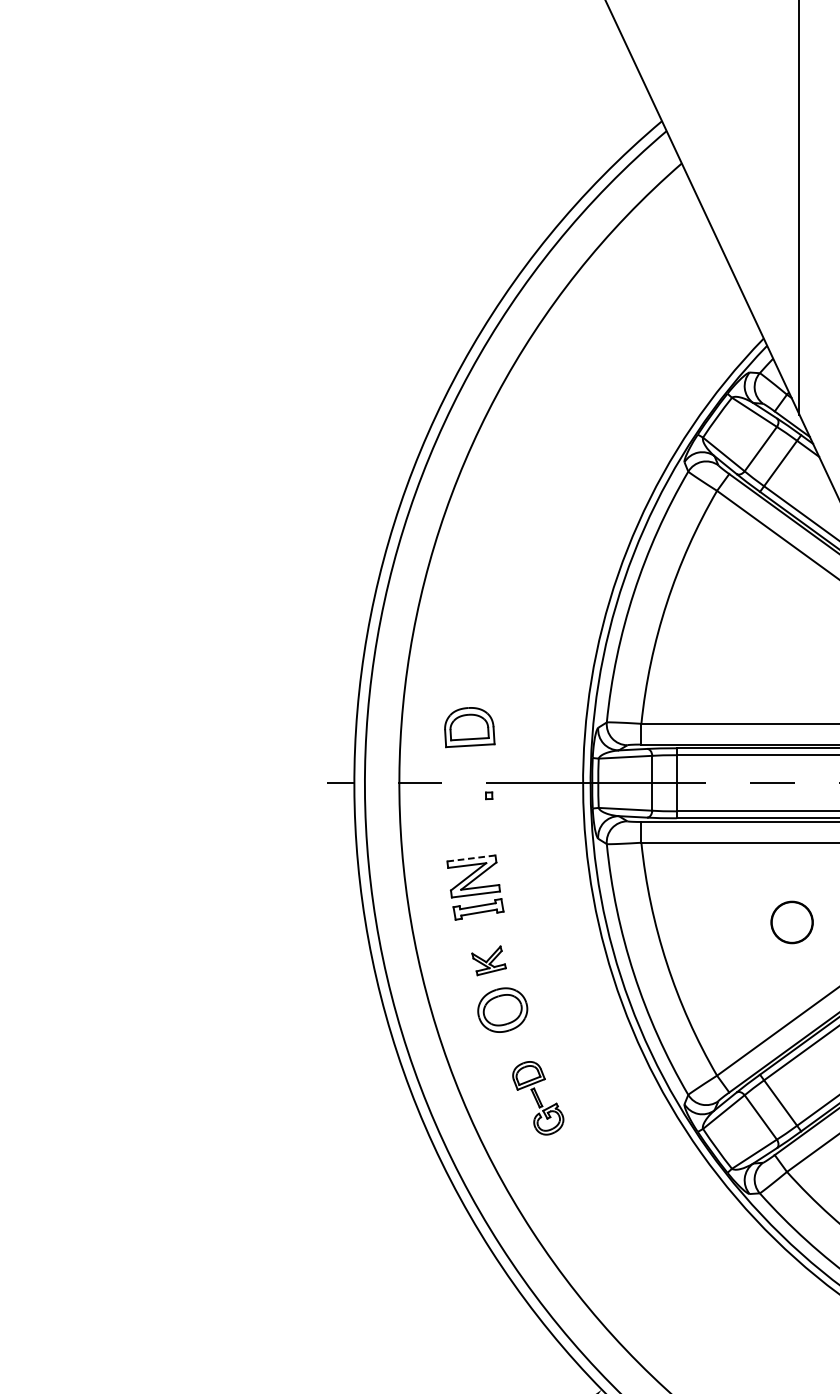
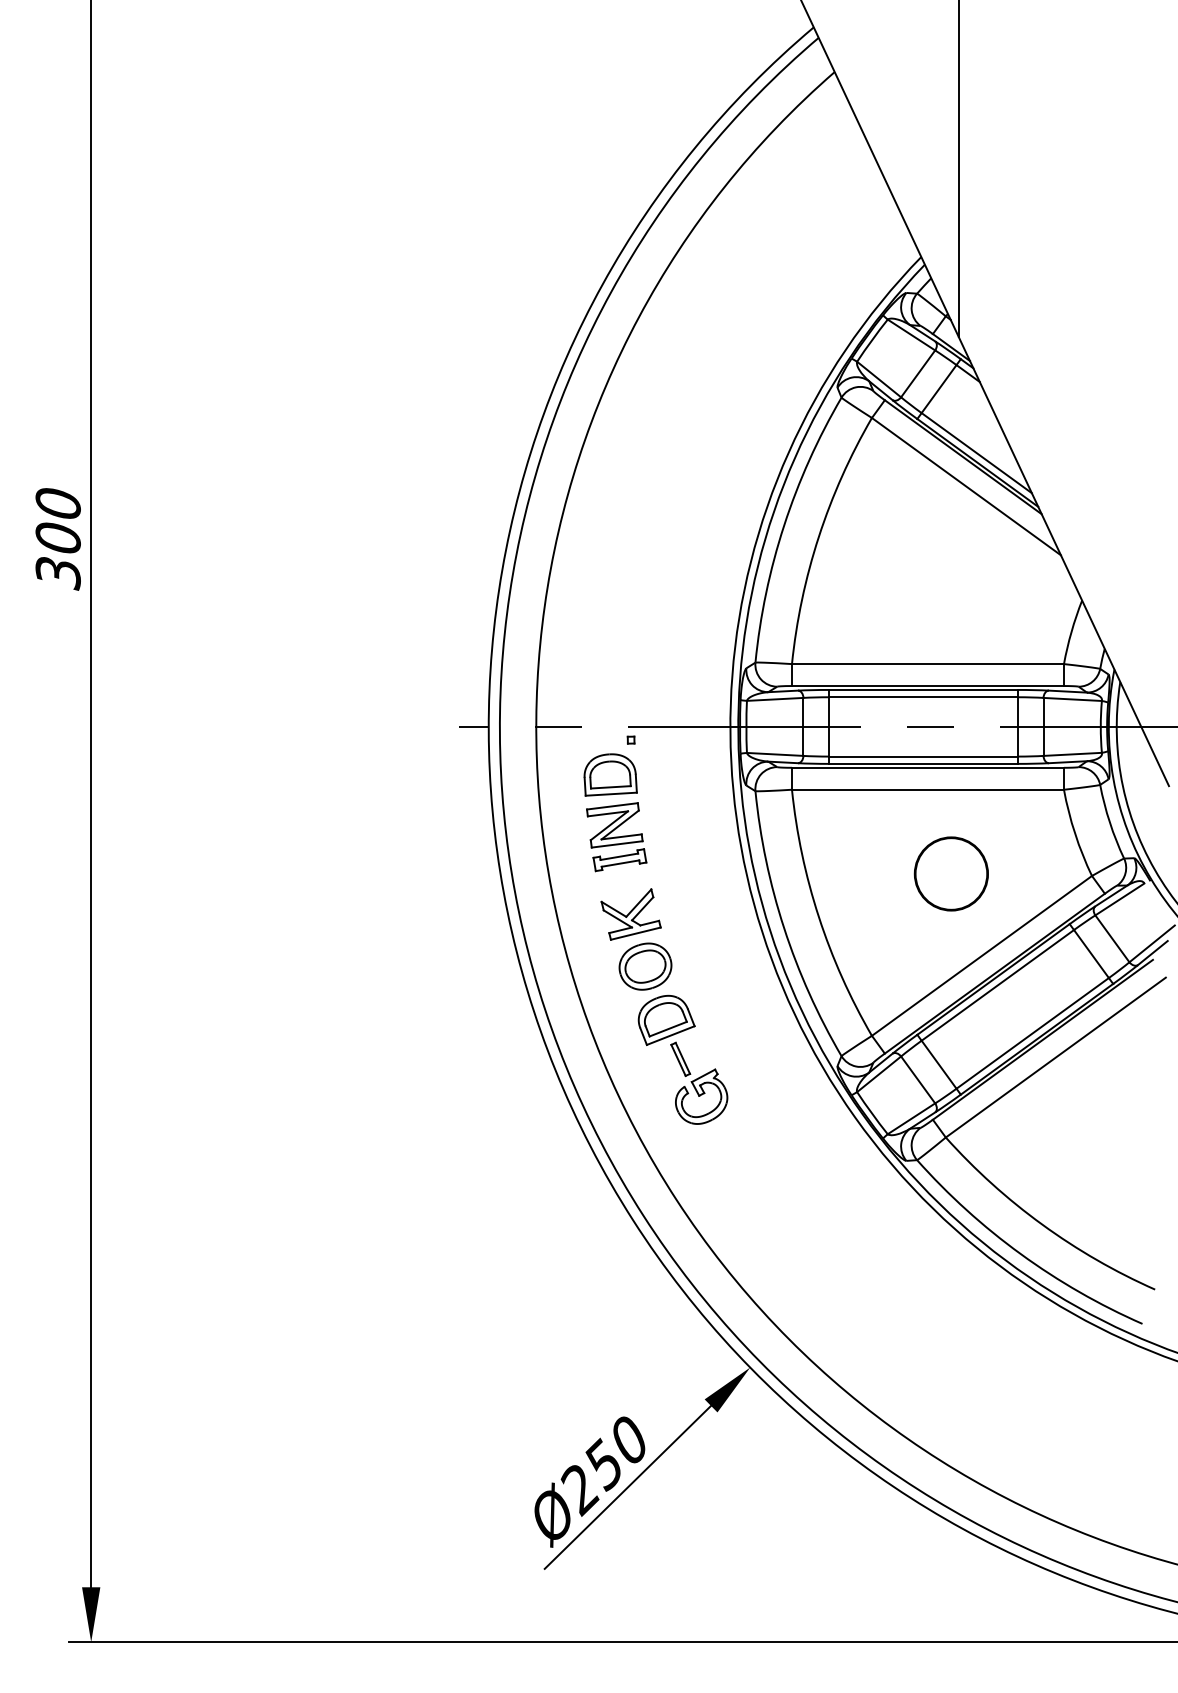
part: (469, 727) -> (610, 774), moved
line: (471, 858) -> (612, 806), dashed -> solid
circle: (791, 922) -> (950, 873), size x1.67
part: (488, 960) -> (630, 914), size x1.67
part: (537, 1098) -> (682, 1059), size x1.67

